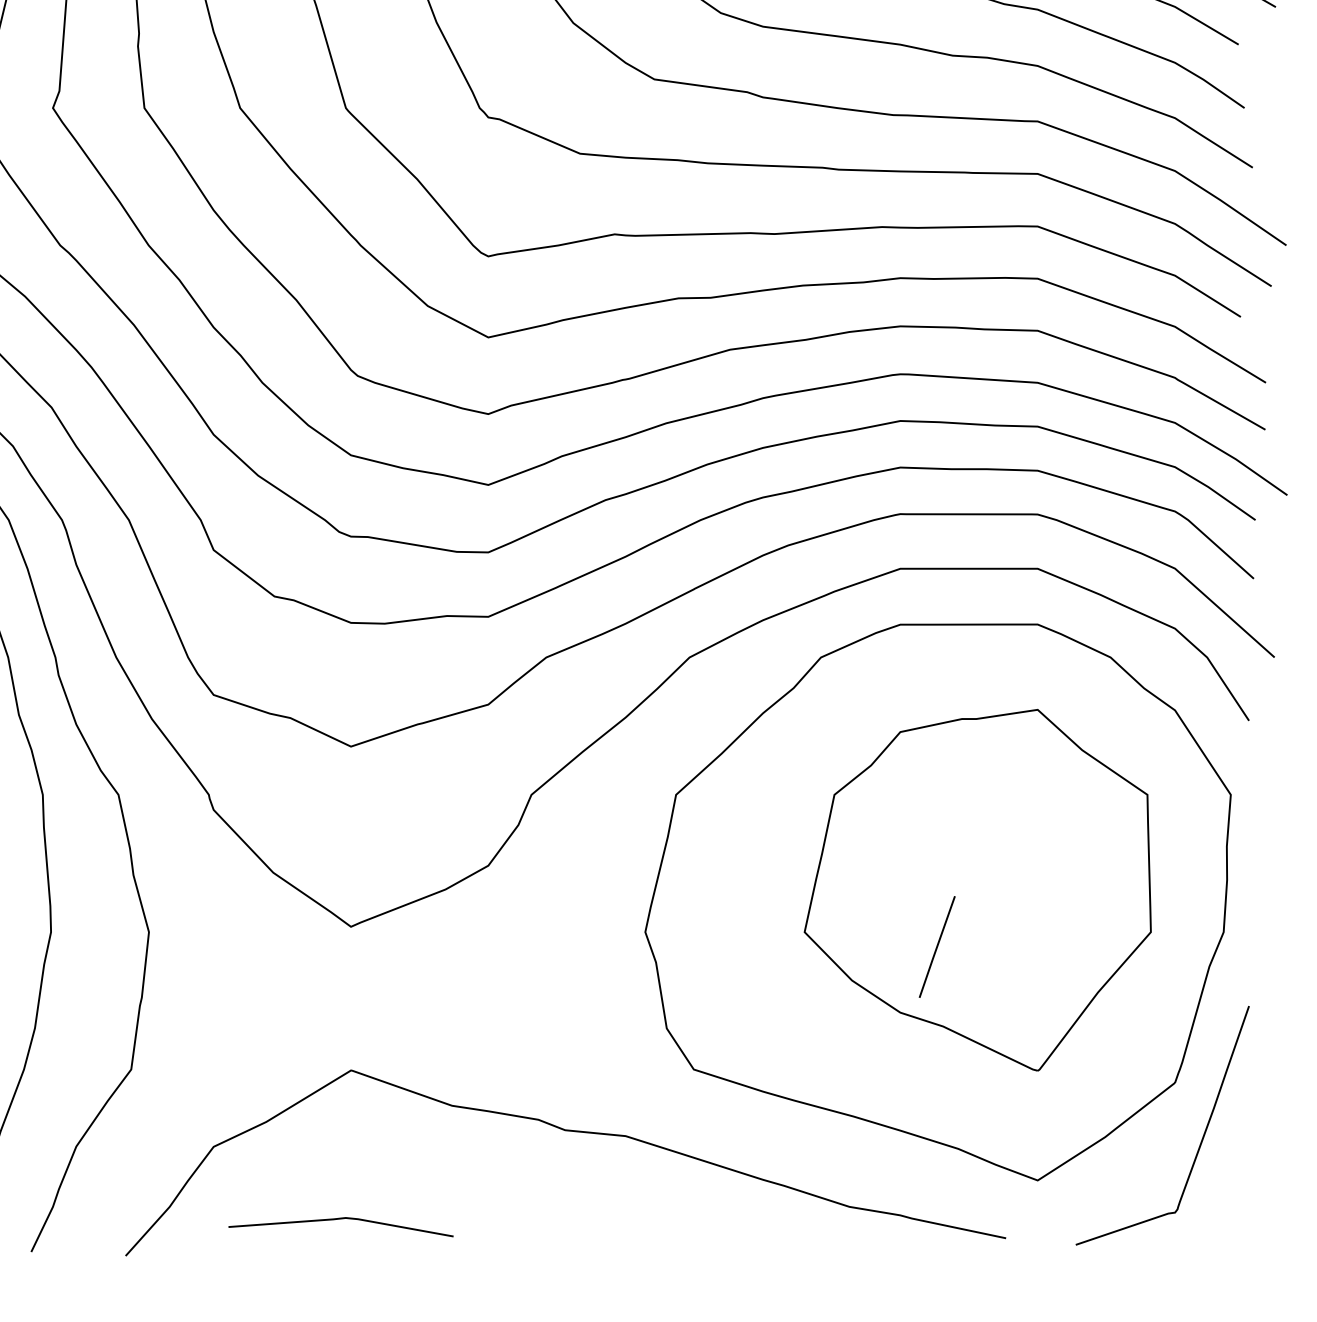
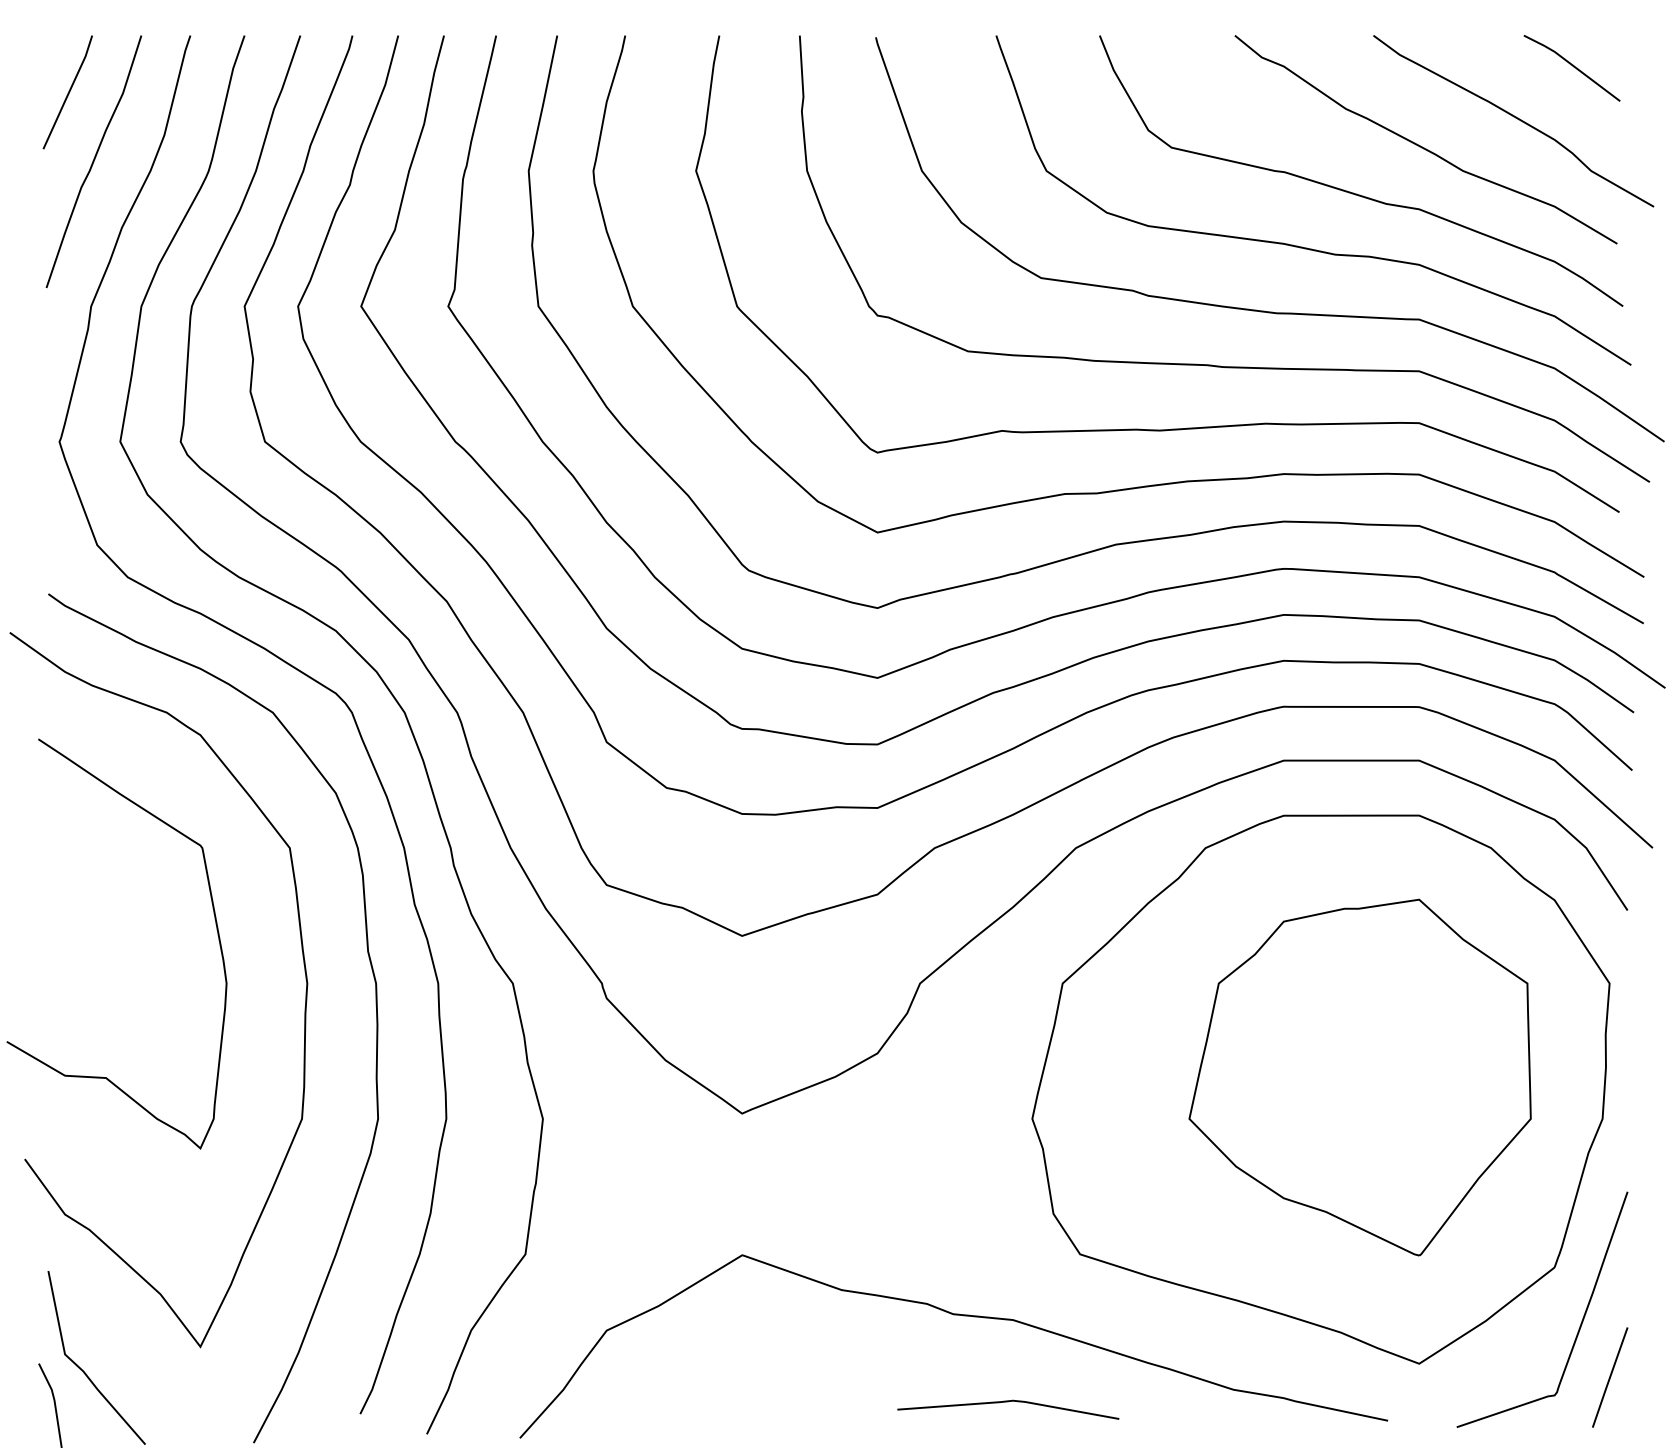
line: (937, 946) -> (1610, 1377), moved
line: (341, 1219) -> (1008, 1402), moved

